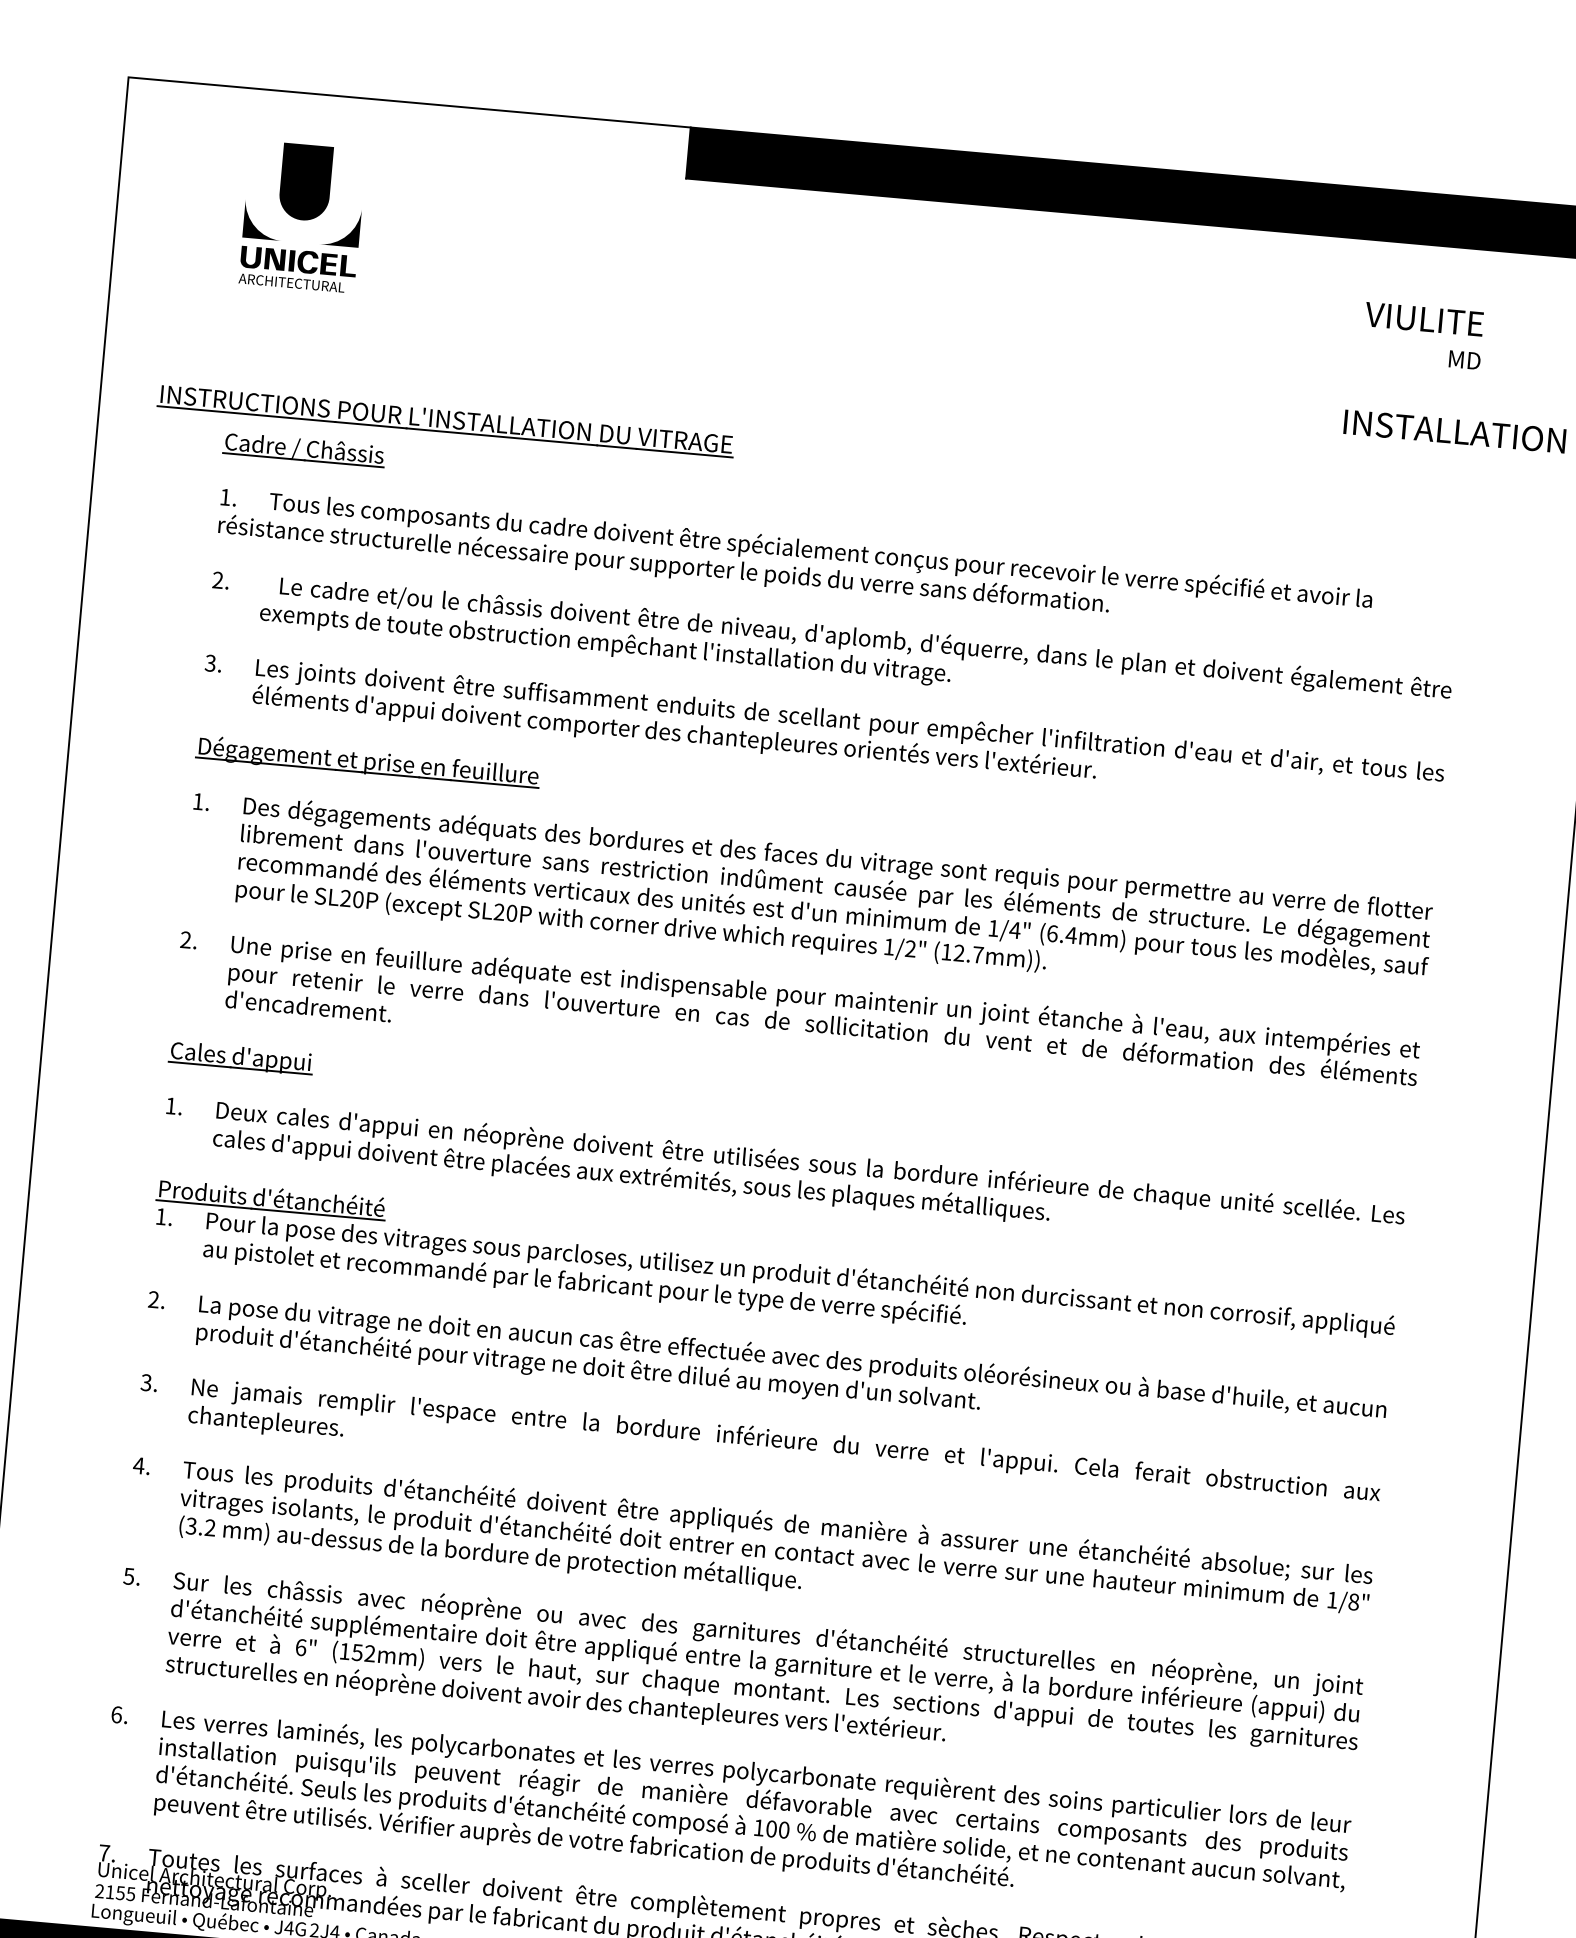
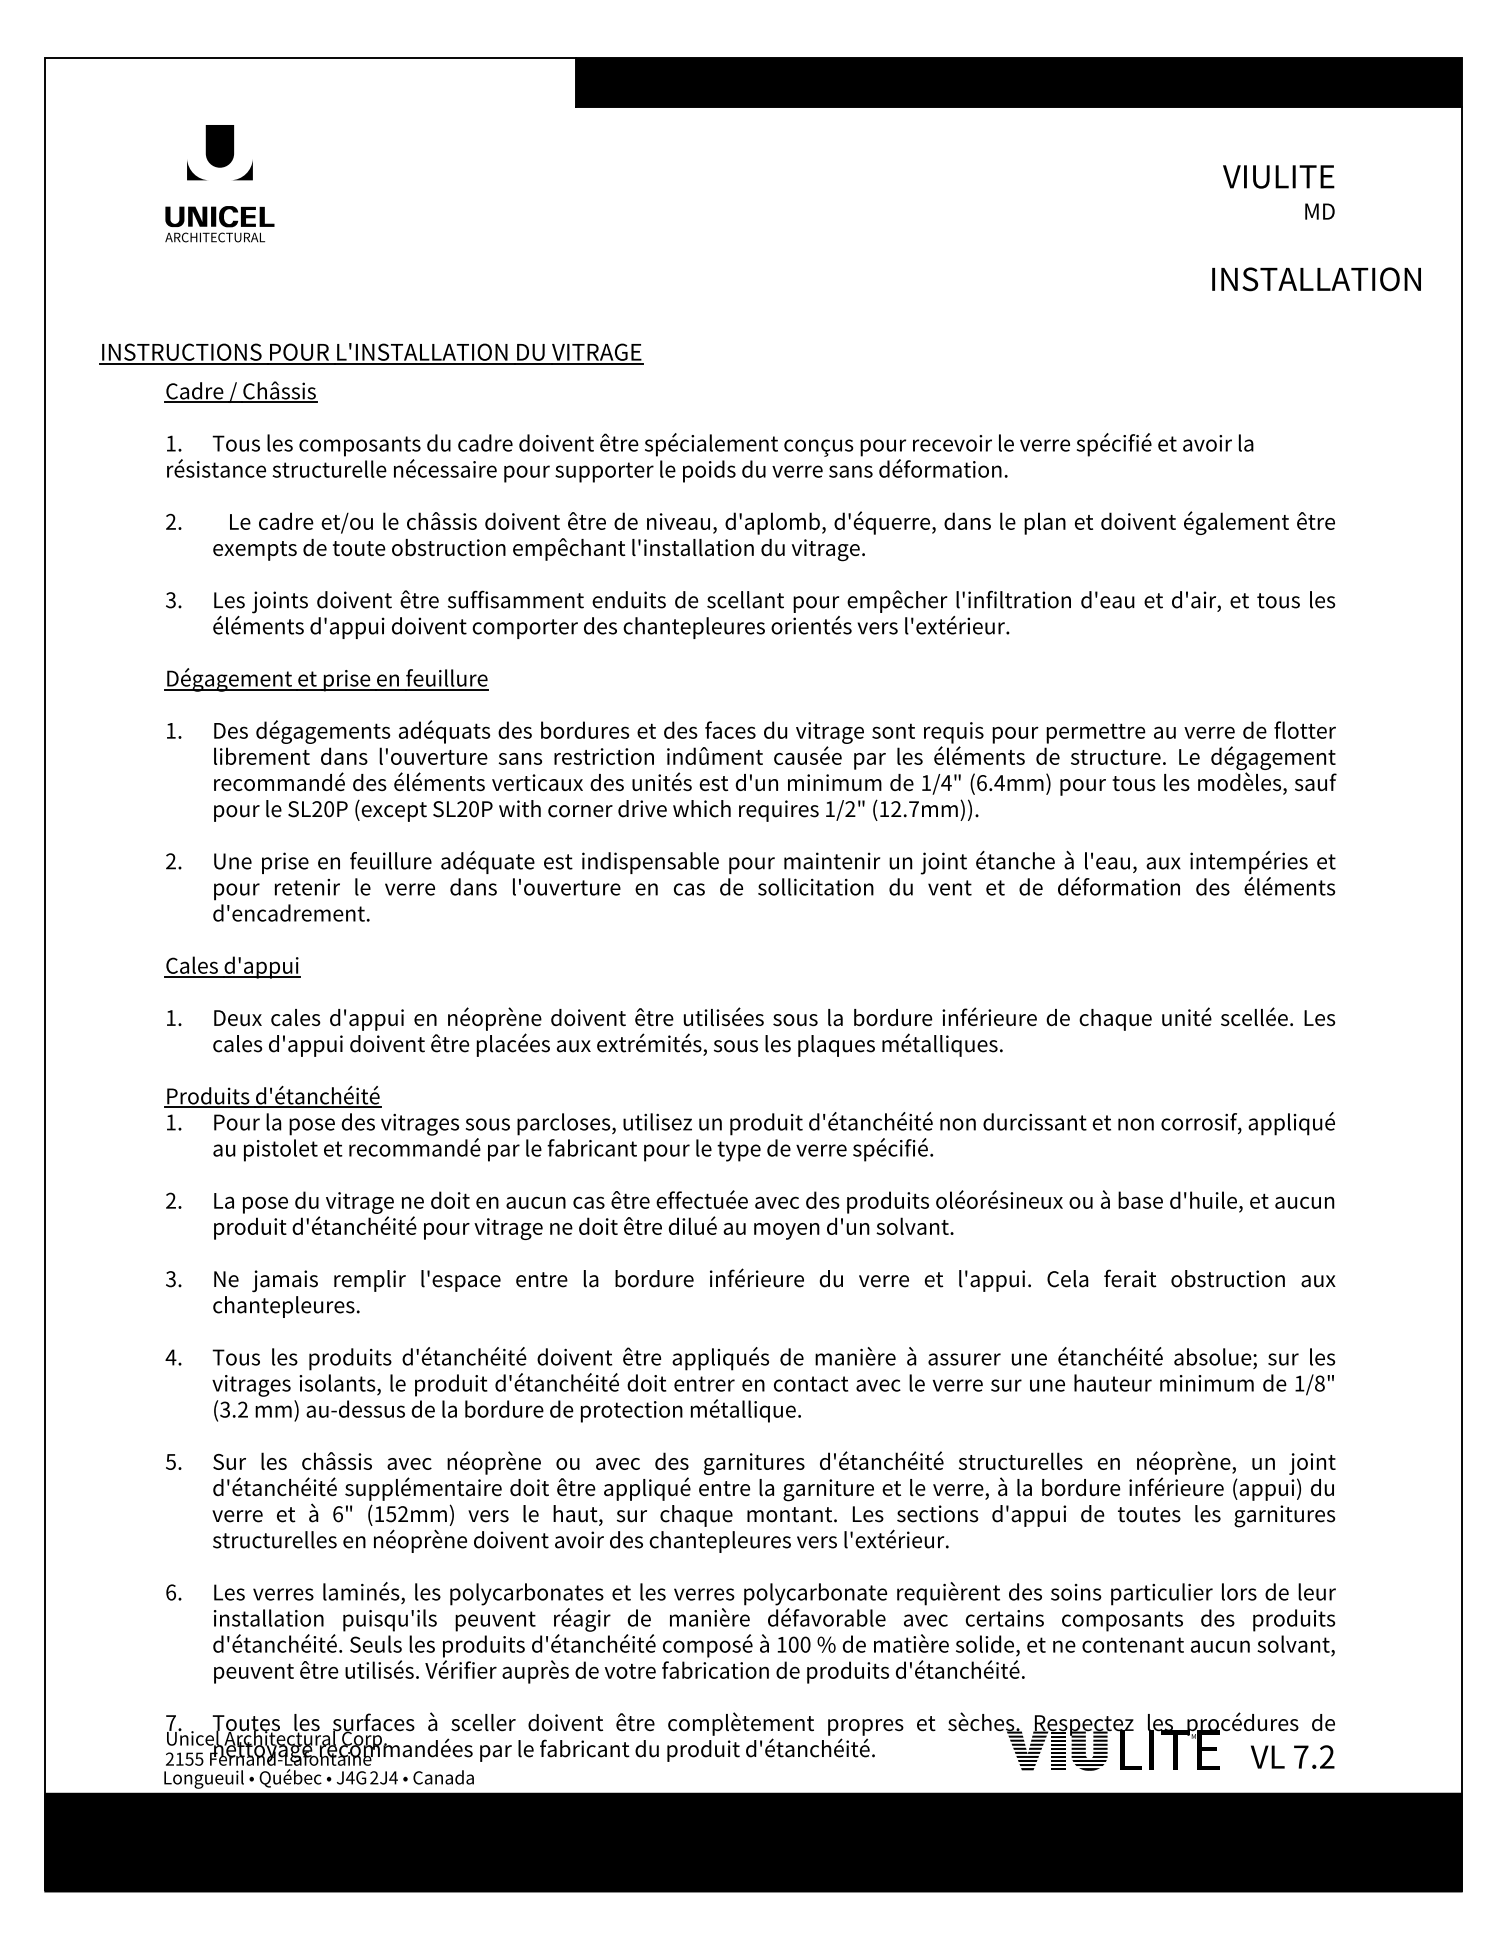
part: (304, 193) -> (219, 152), size x0.6

